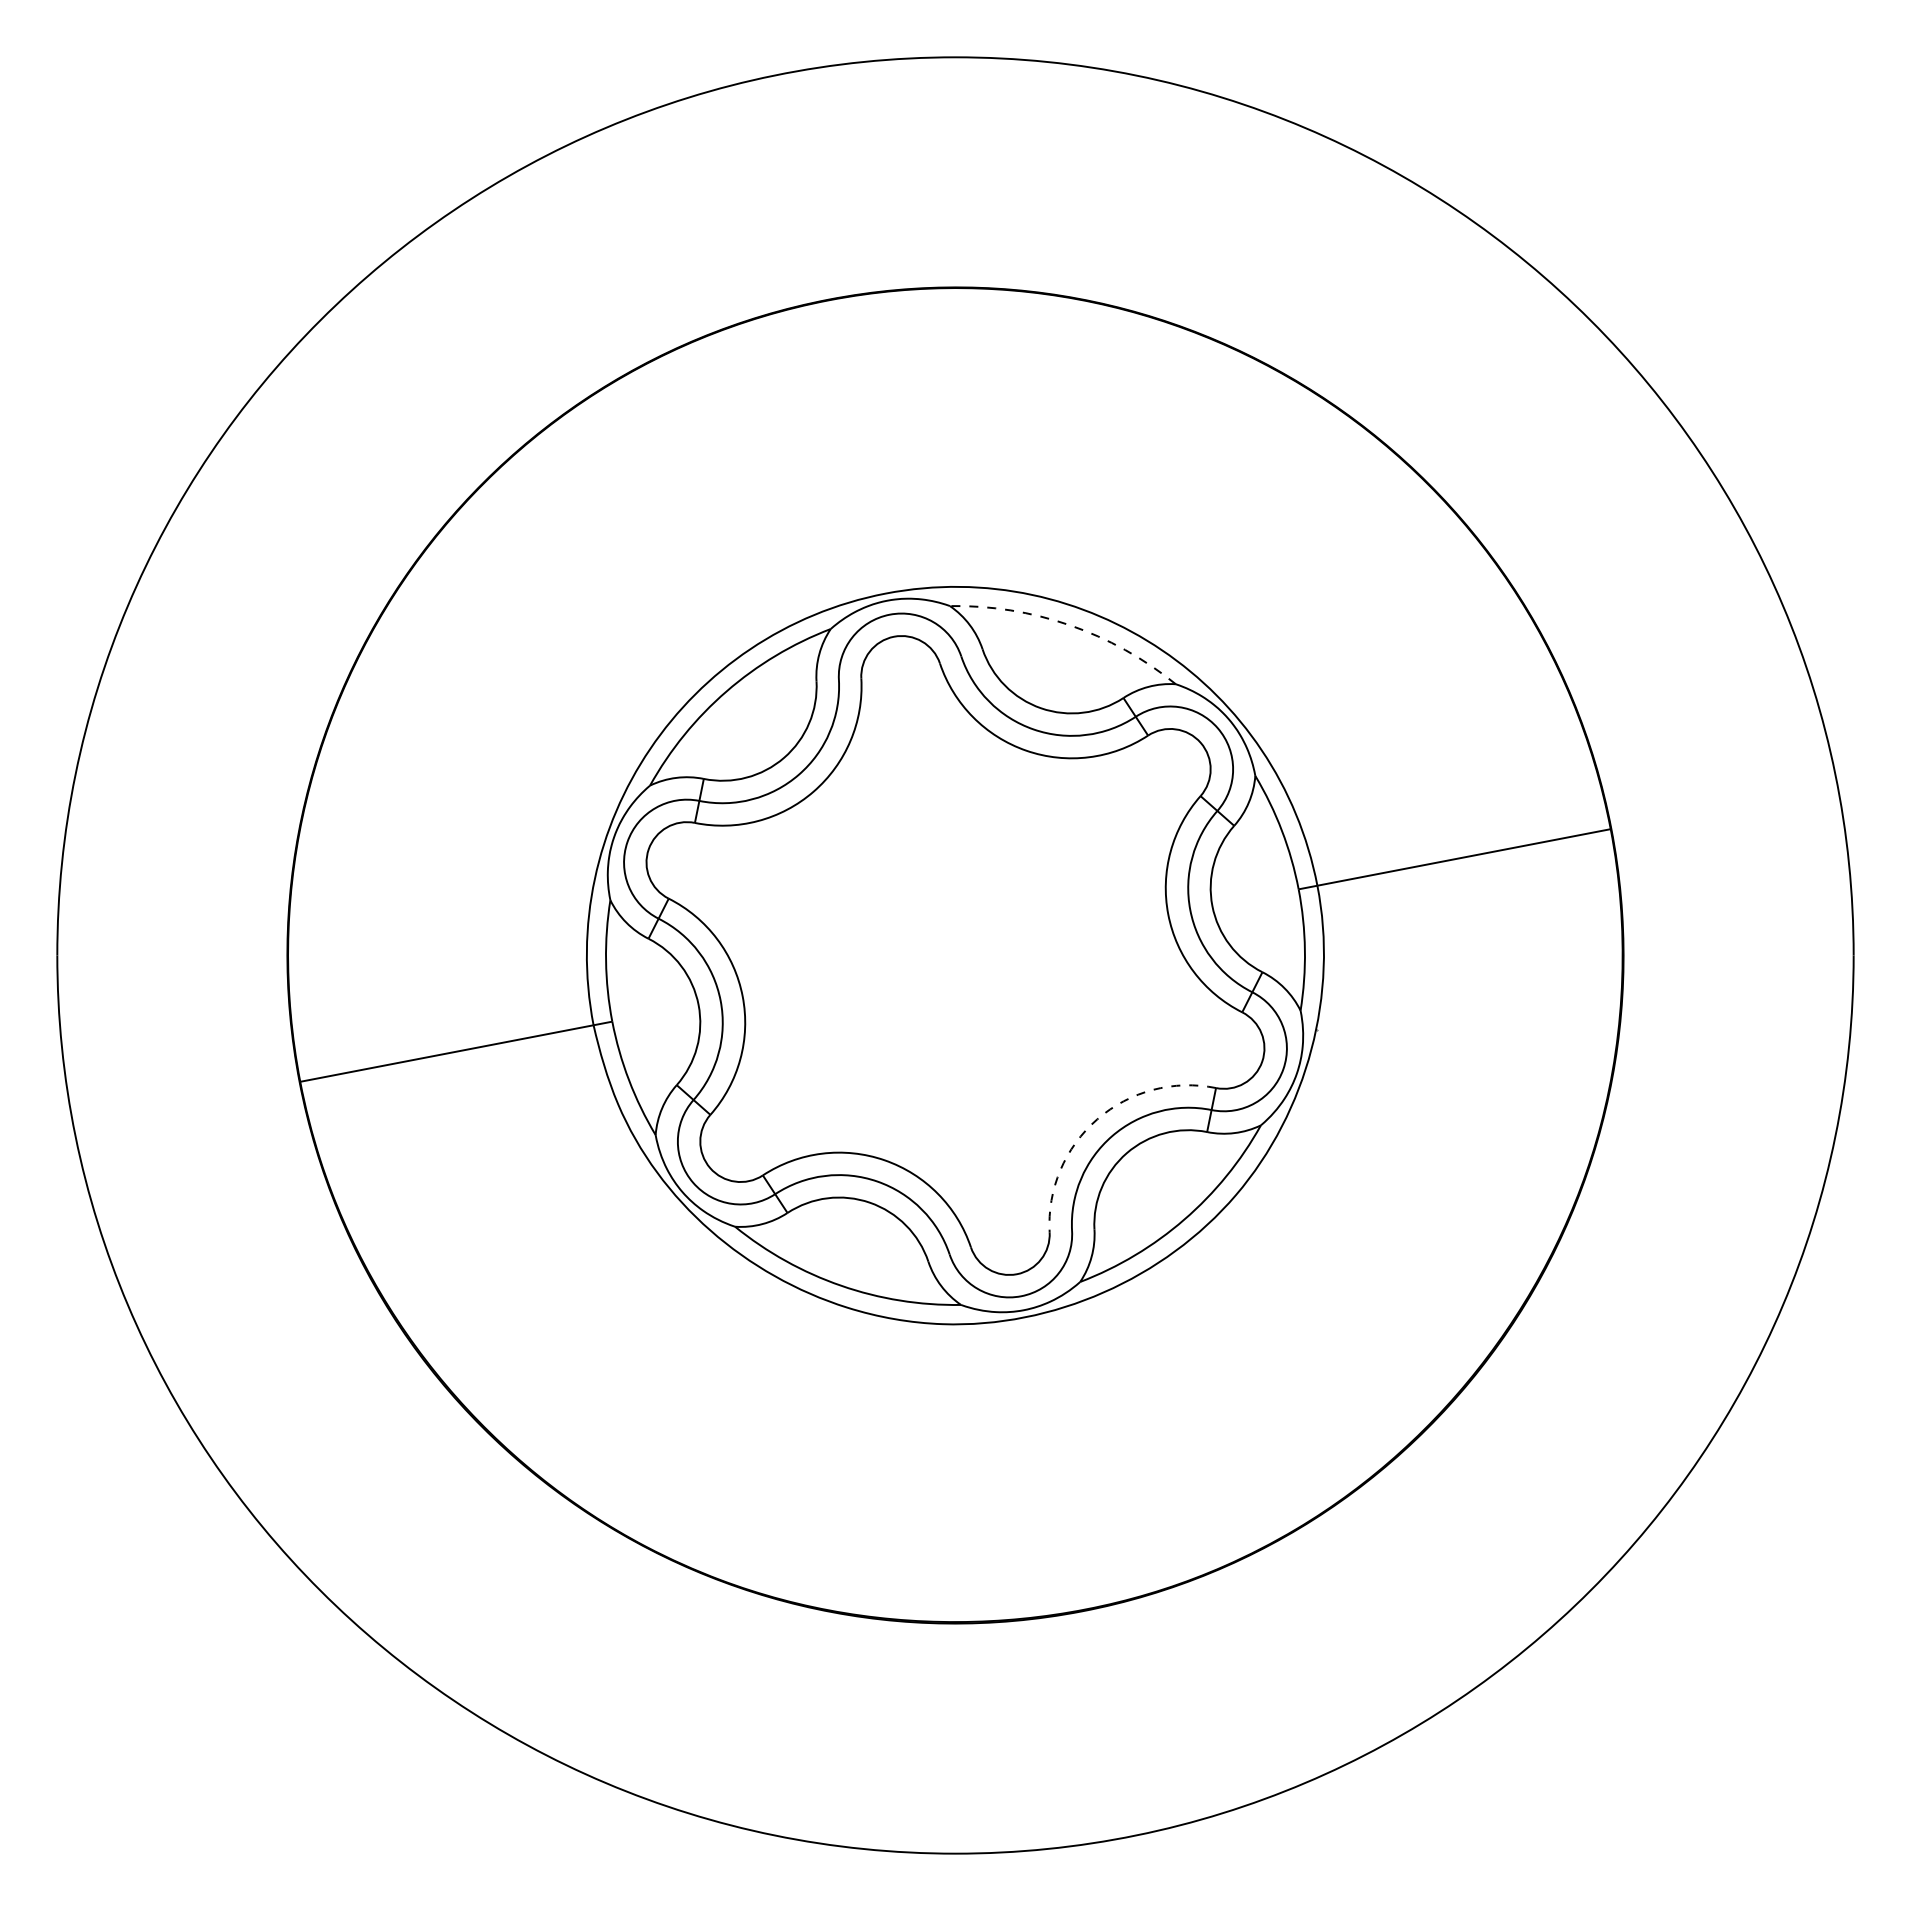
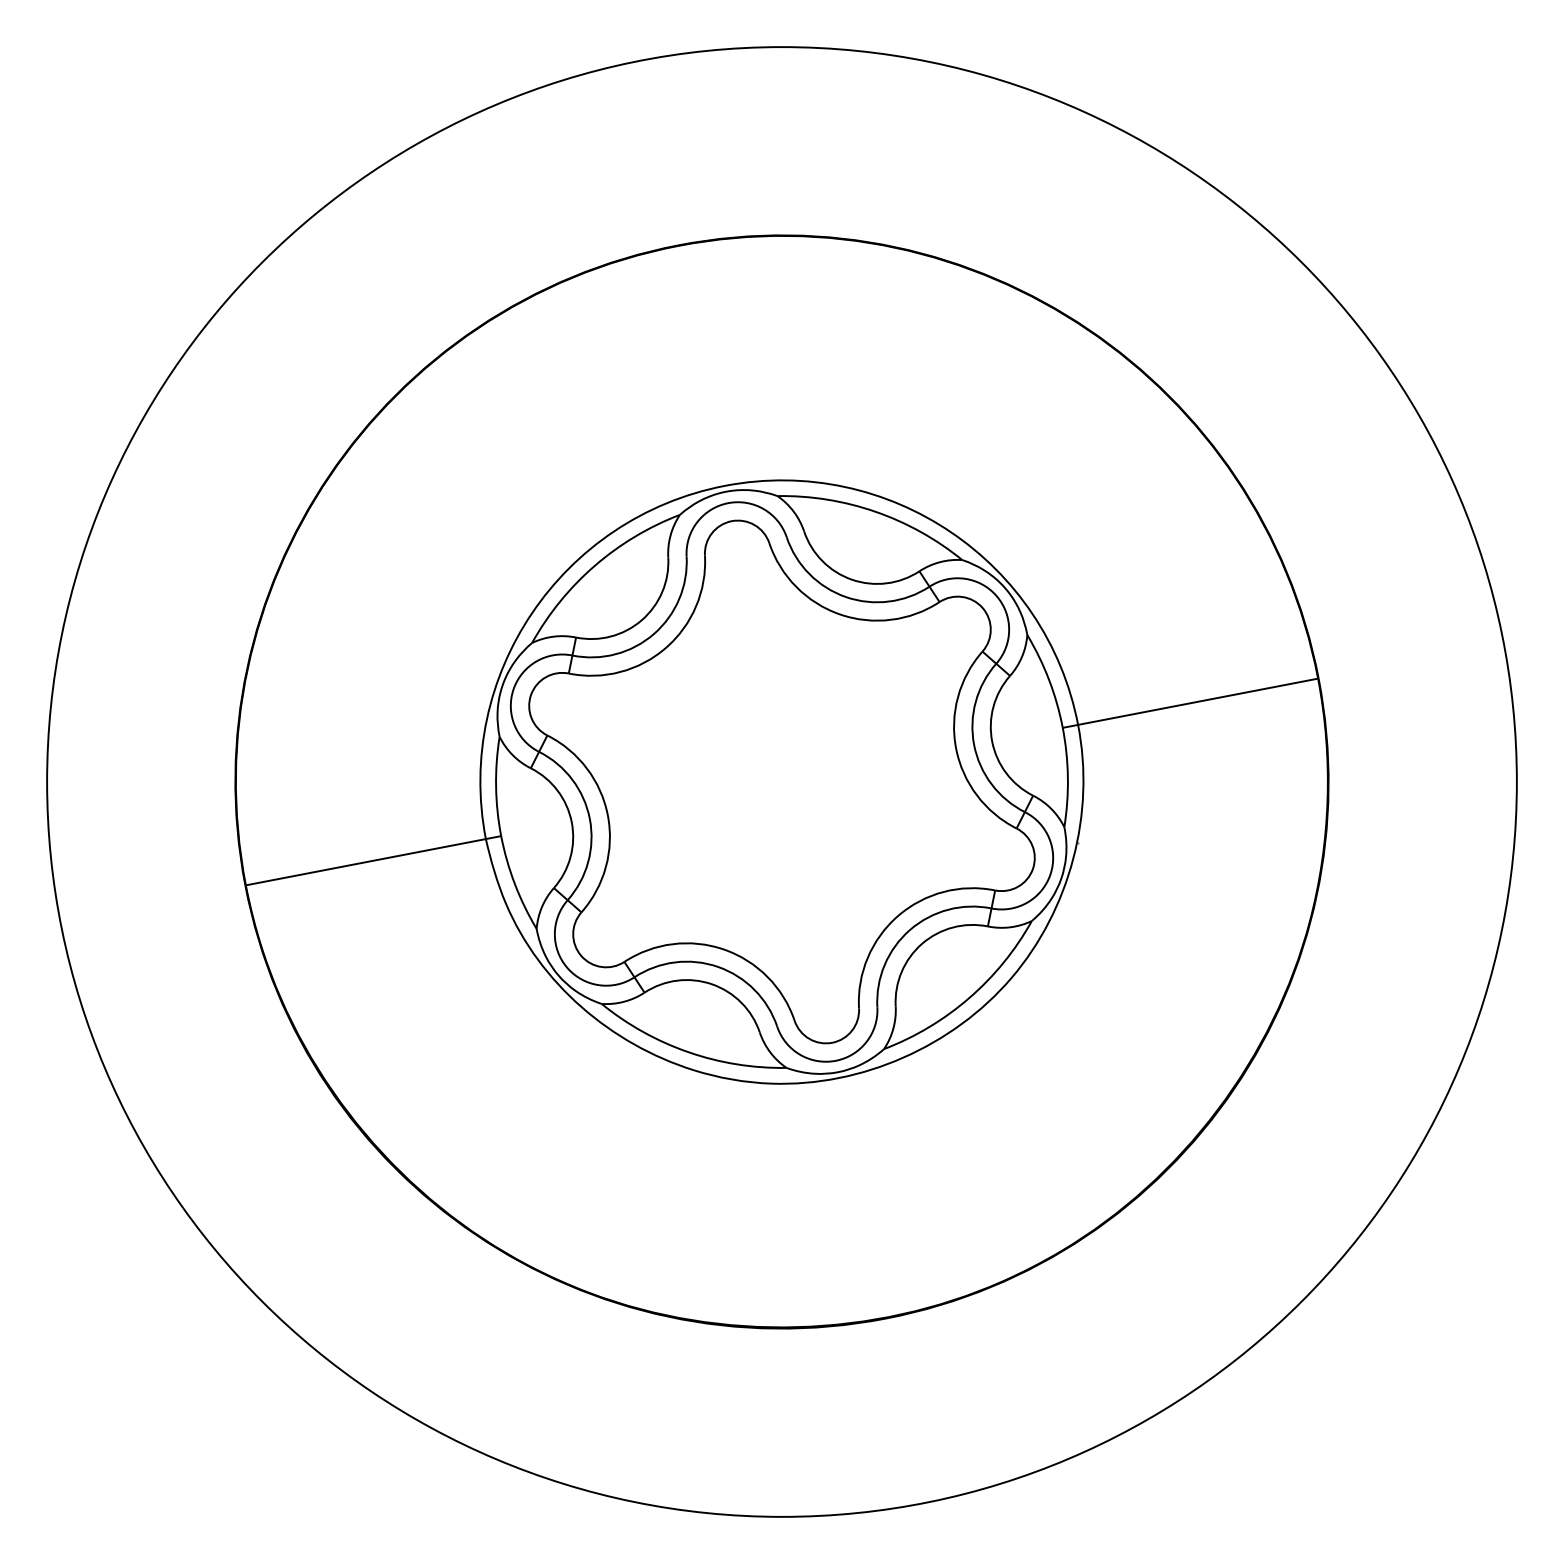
arc: (1069, 625) -> (875, 511), dashed -> solid
arc: (1097, 1119) -> (898, 916), dashed -> solid

